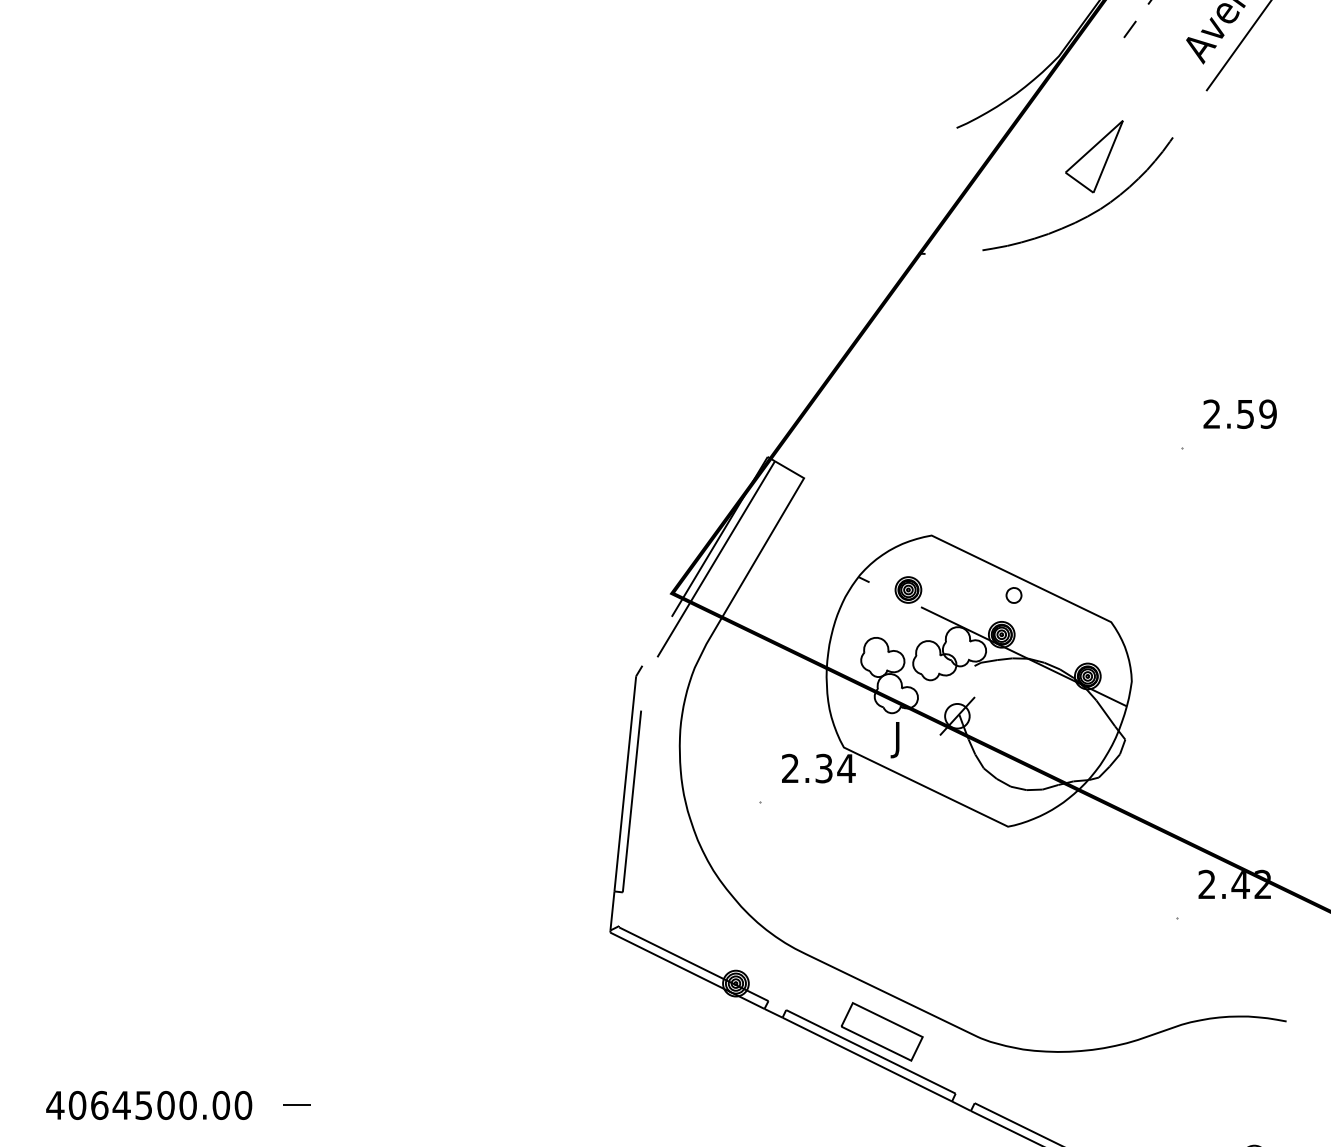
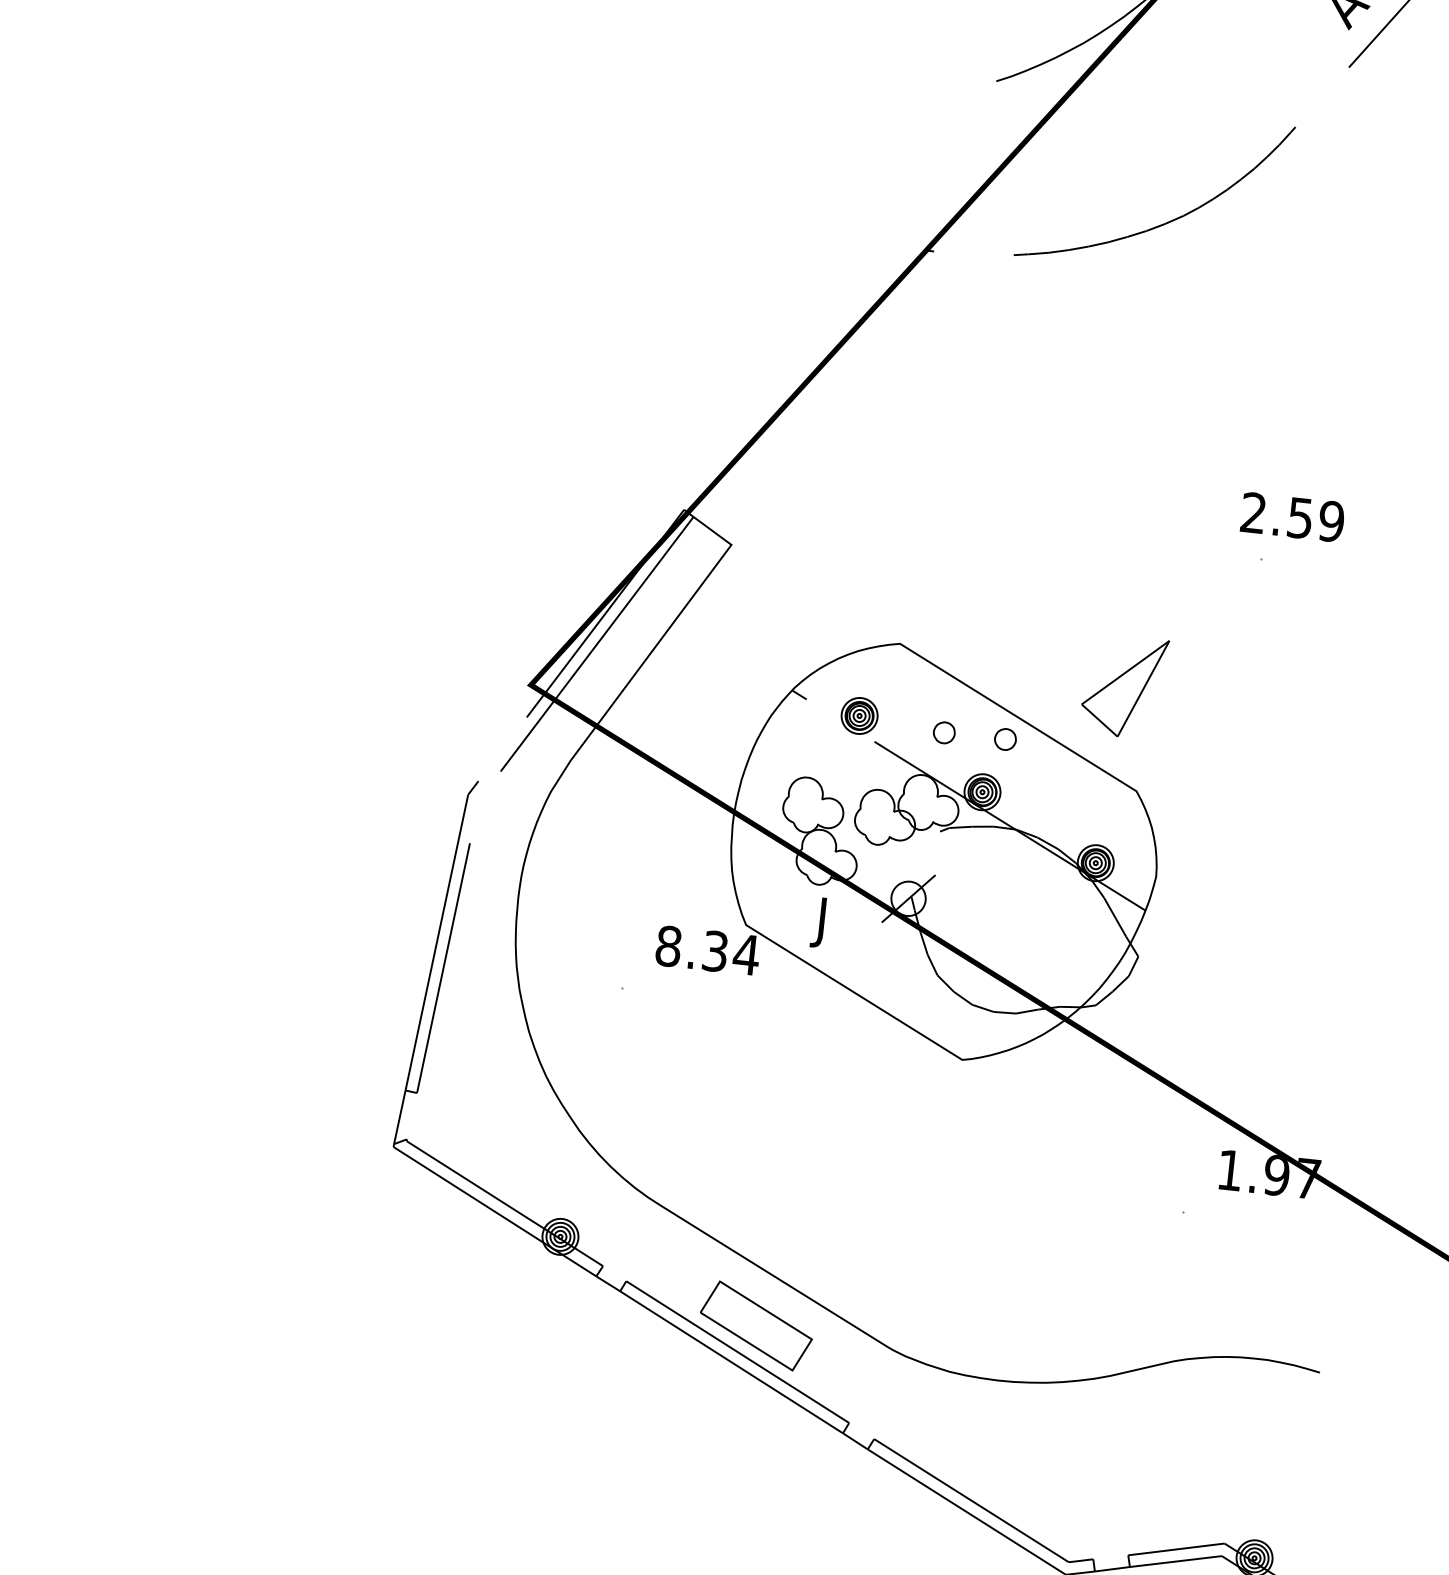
part: (1094, 156) -> (1124, 686), moved
text: (1239, 413) -> (1291, 516), moved
part: (969, 595) -> (943, 732), added
text: (790, 768) -> (668, 946), 2.34 -> 8.34
text: (1234, 884) -> (1268, 1174), 2.42 -> 1.97

